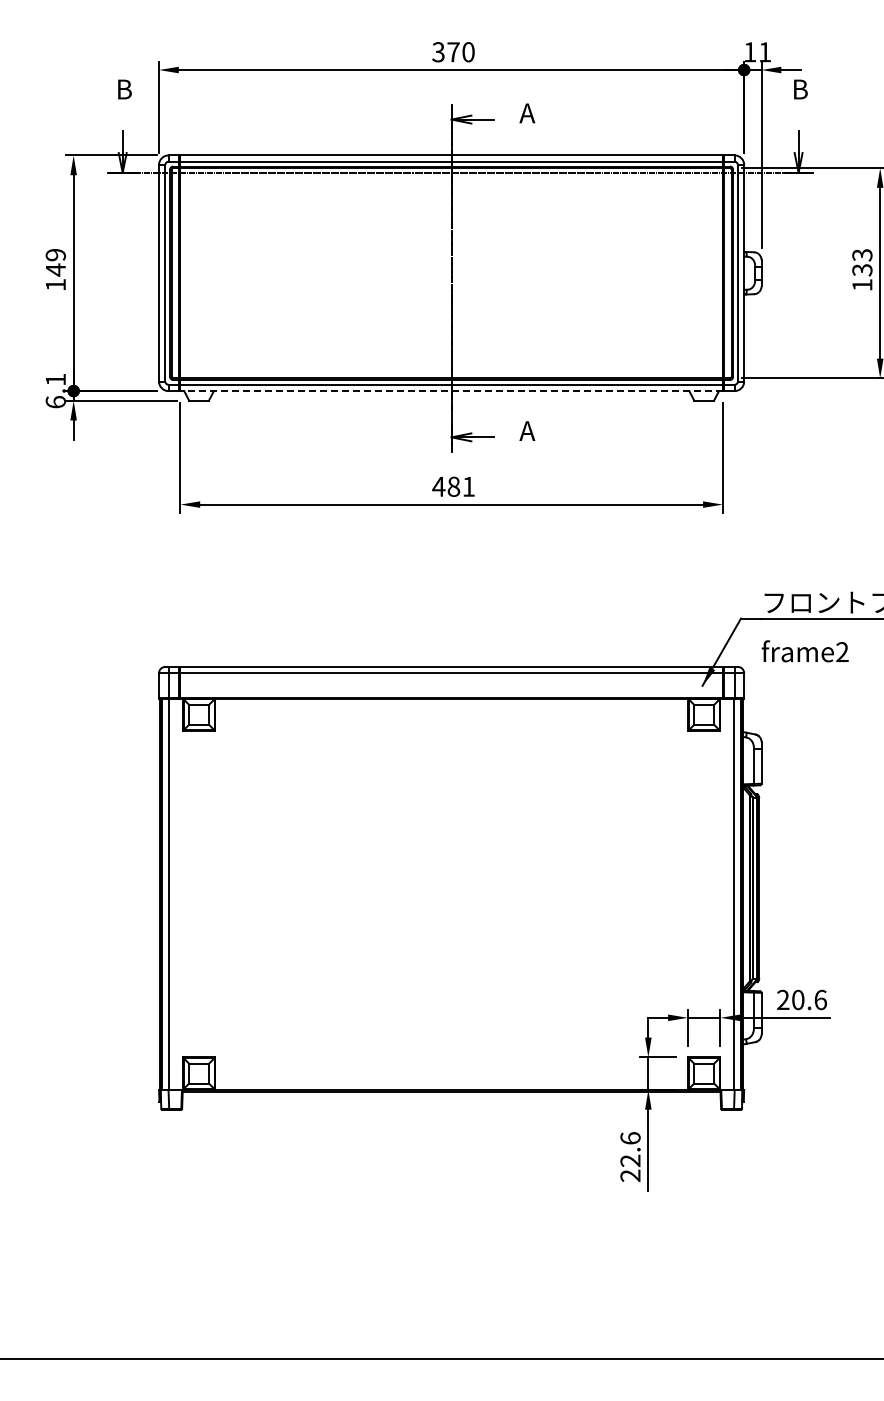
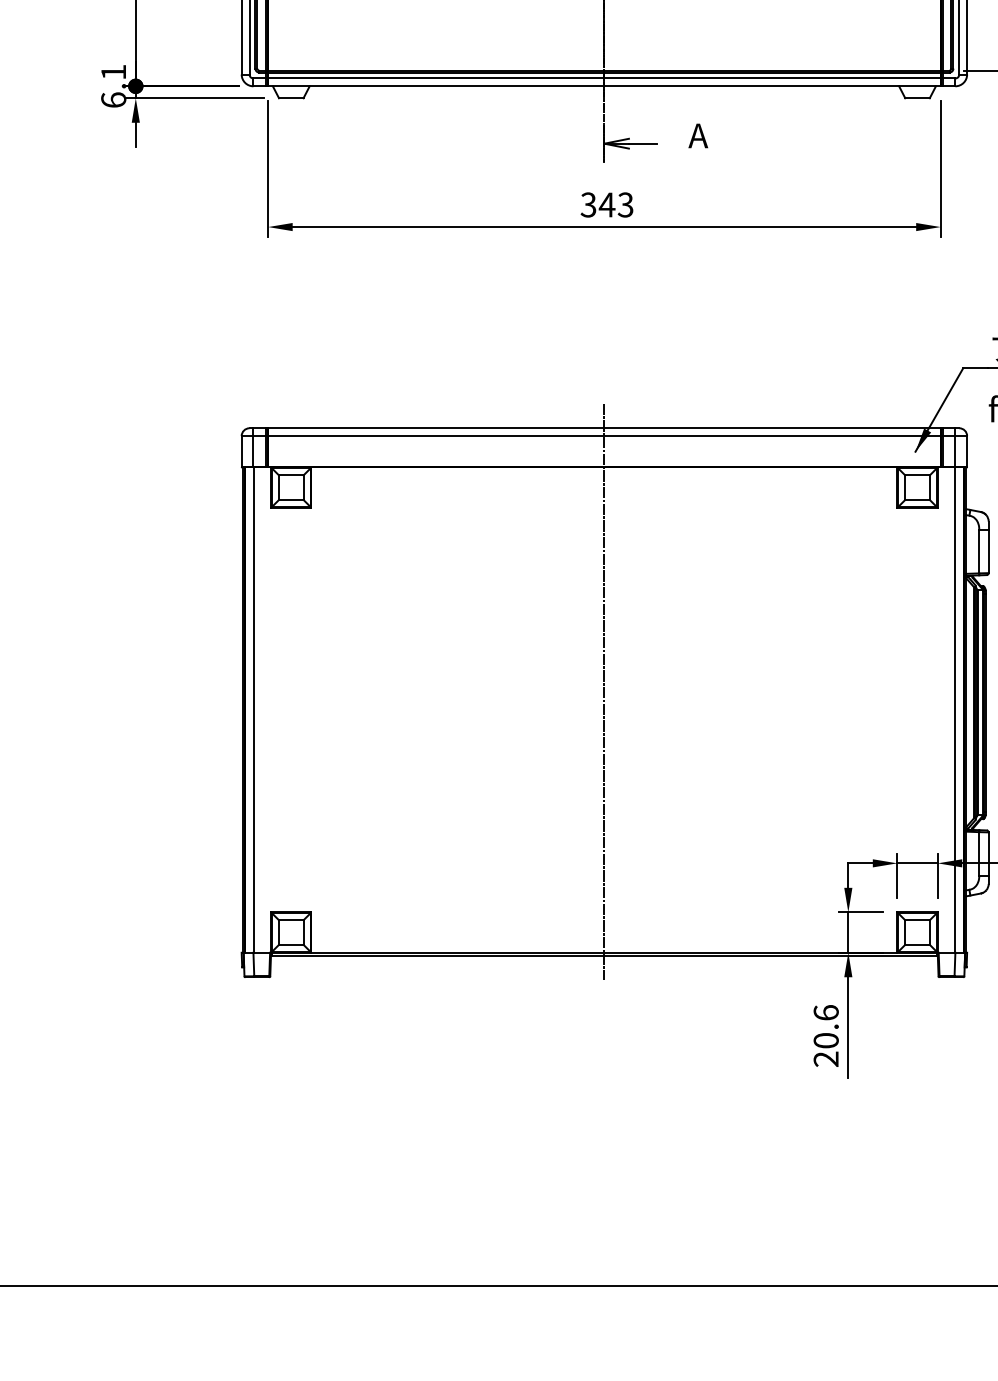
line: (451, 391) -> (604, 86), dashed -> solid
text: (453, 486) -> (606, 204), 481 -> 343
line: (451, 879) -> (604, 691), added
text: (630, 1160) -> (826, 1040), 22.6 -> 20.6

